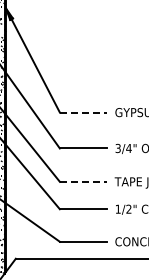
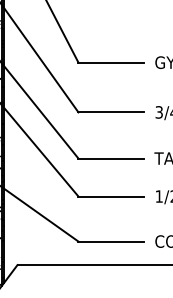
line: (83, 112) -> (111, 62), dashed -> solid
line: (83, 181) -> (111, 158), dashed -> solid

